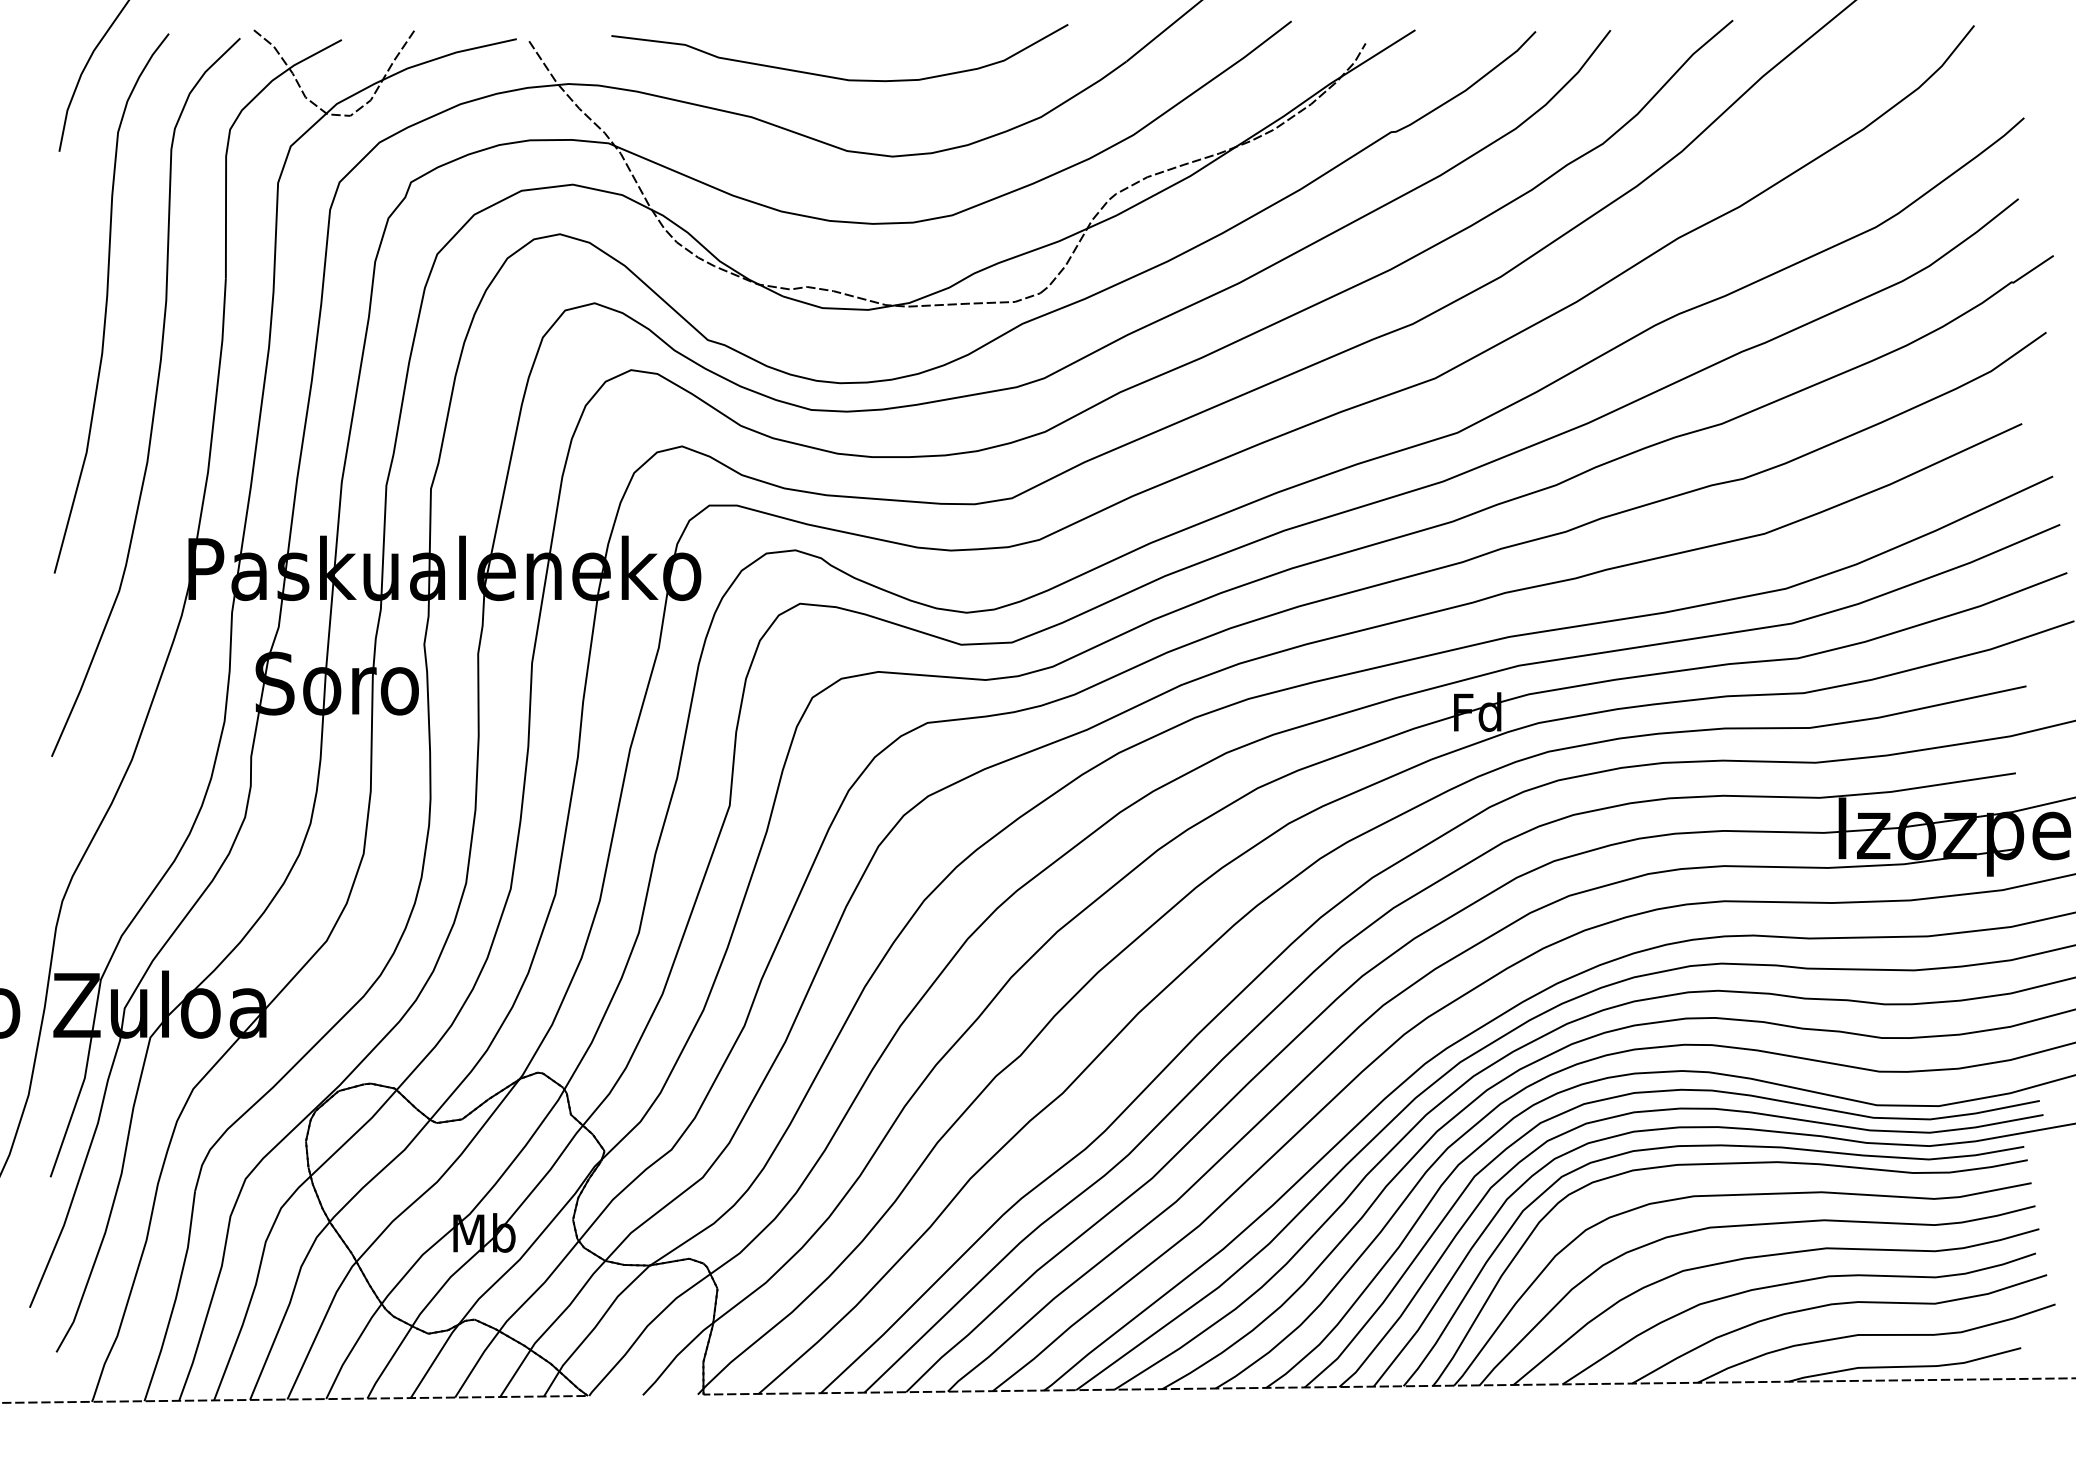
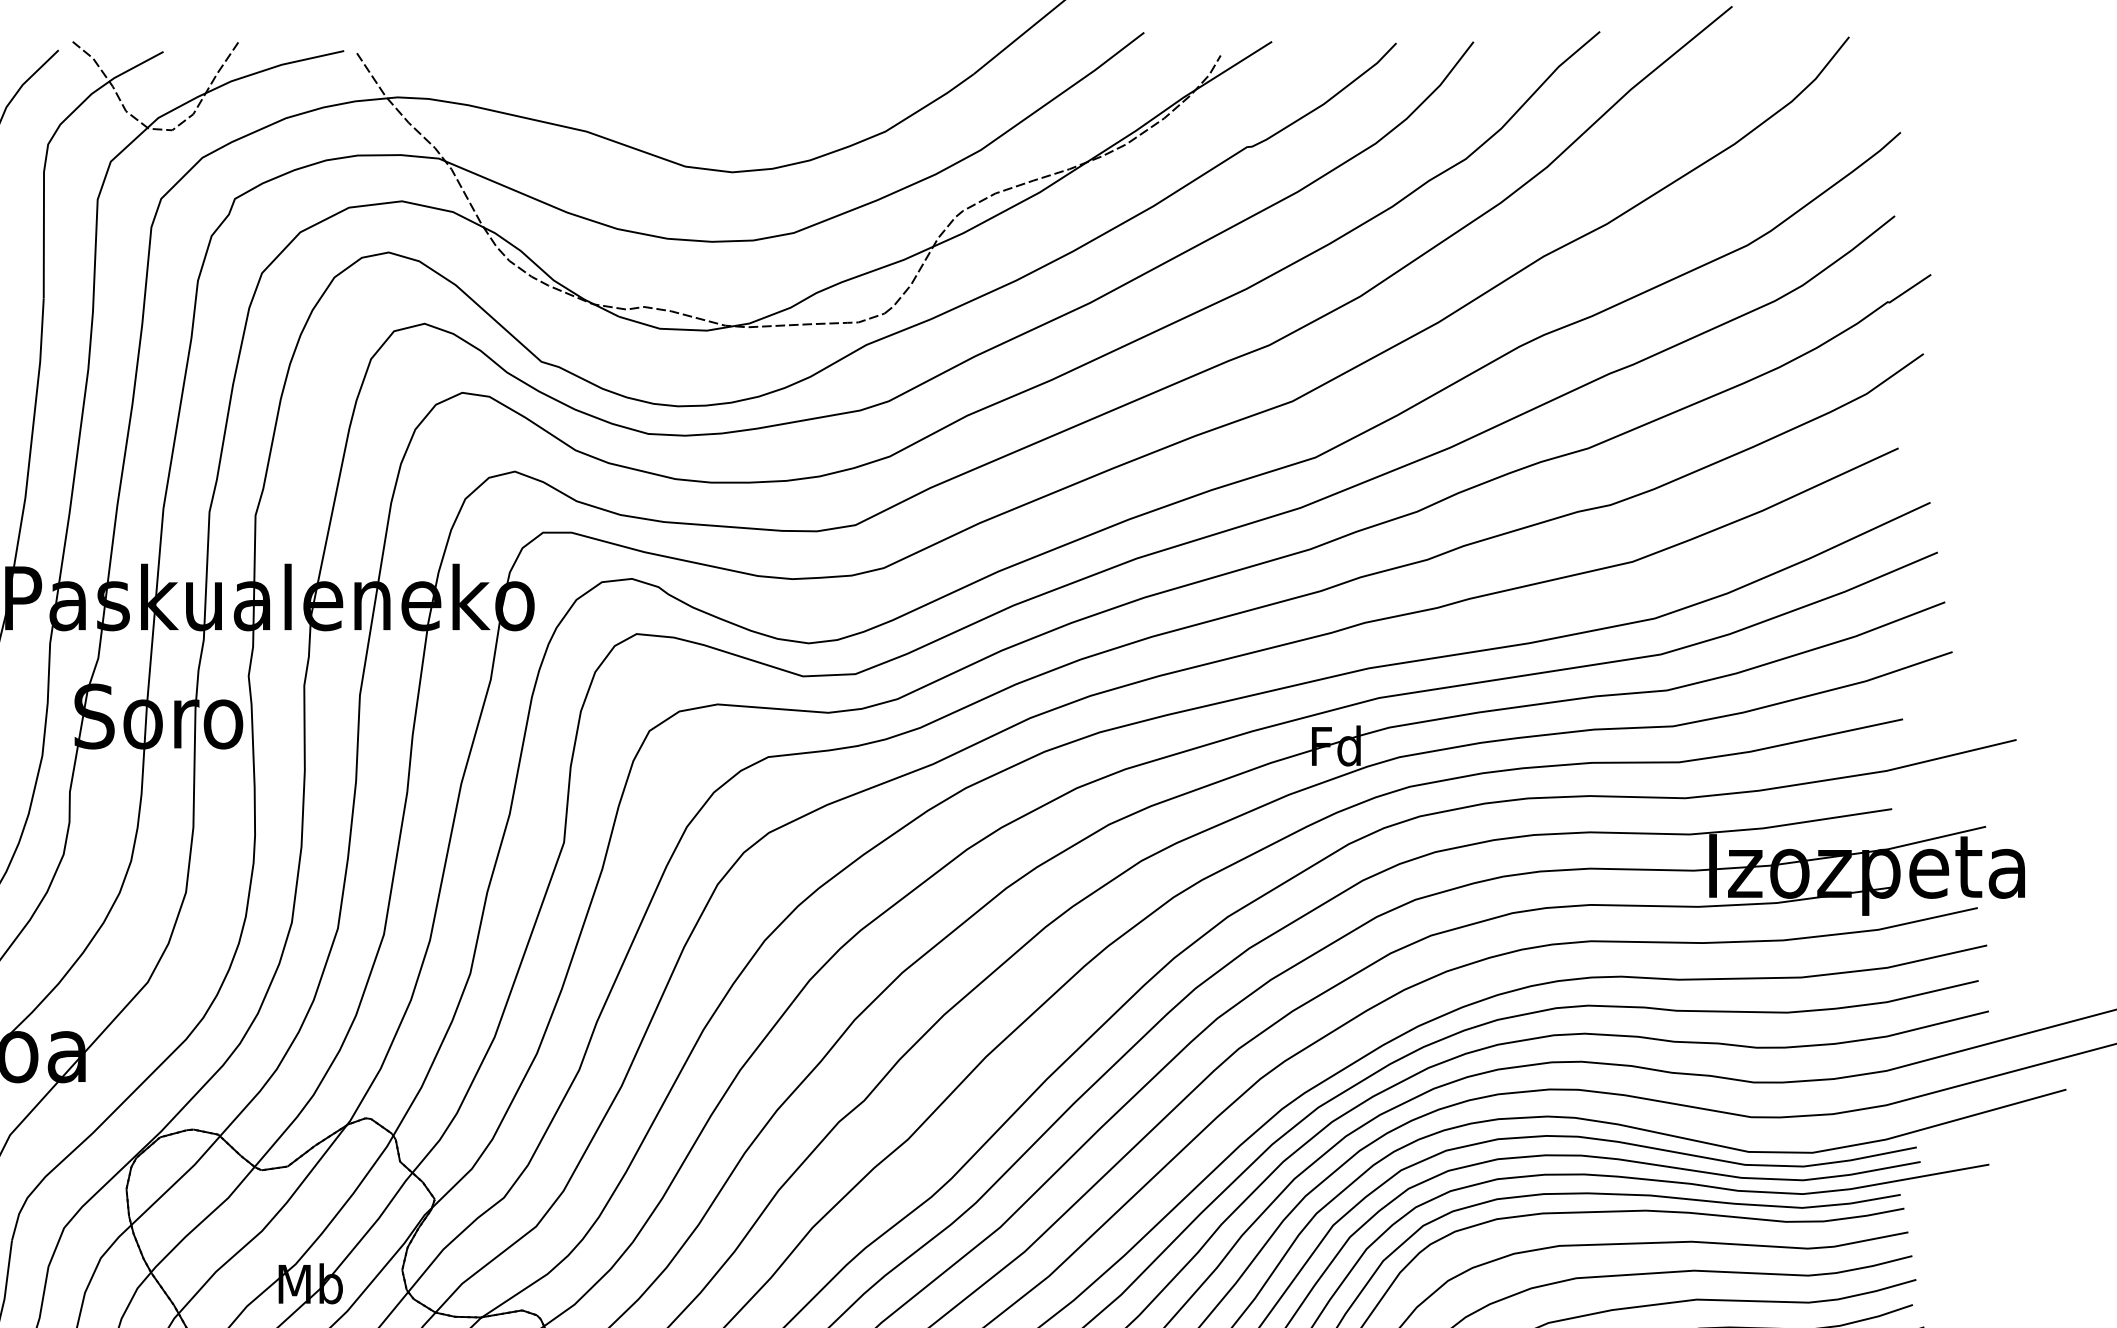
curve: (834, 76) -> (672, 89), removed

